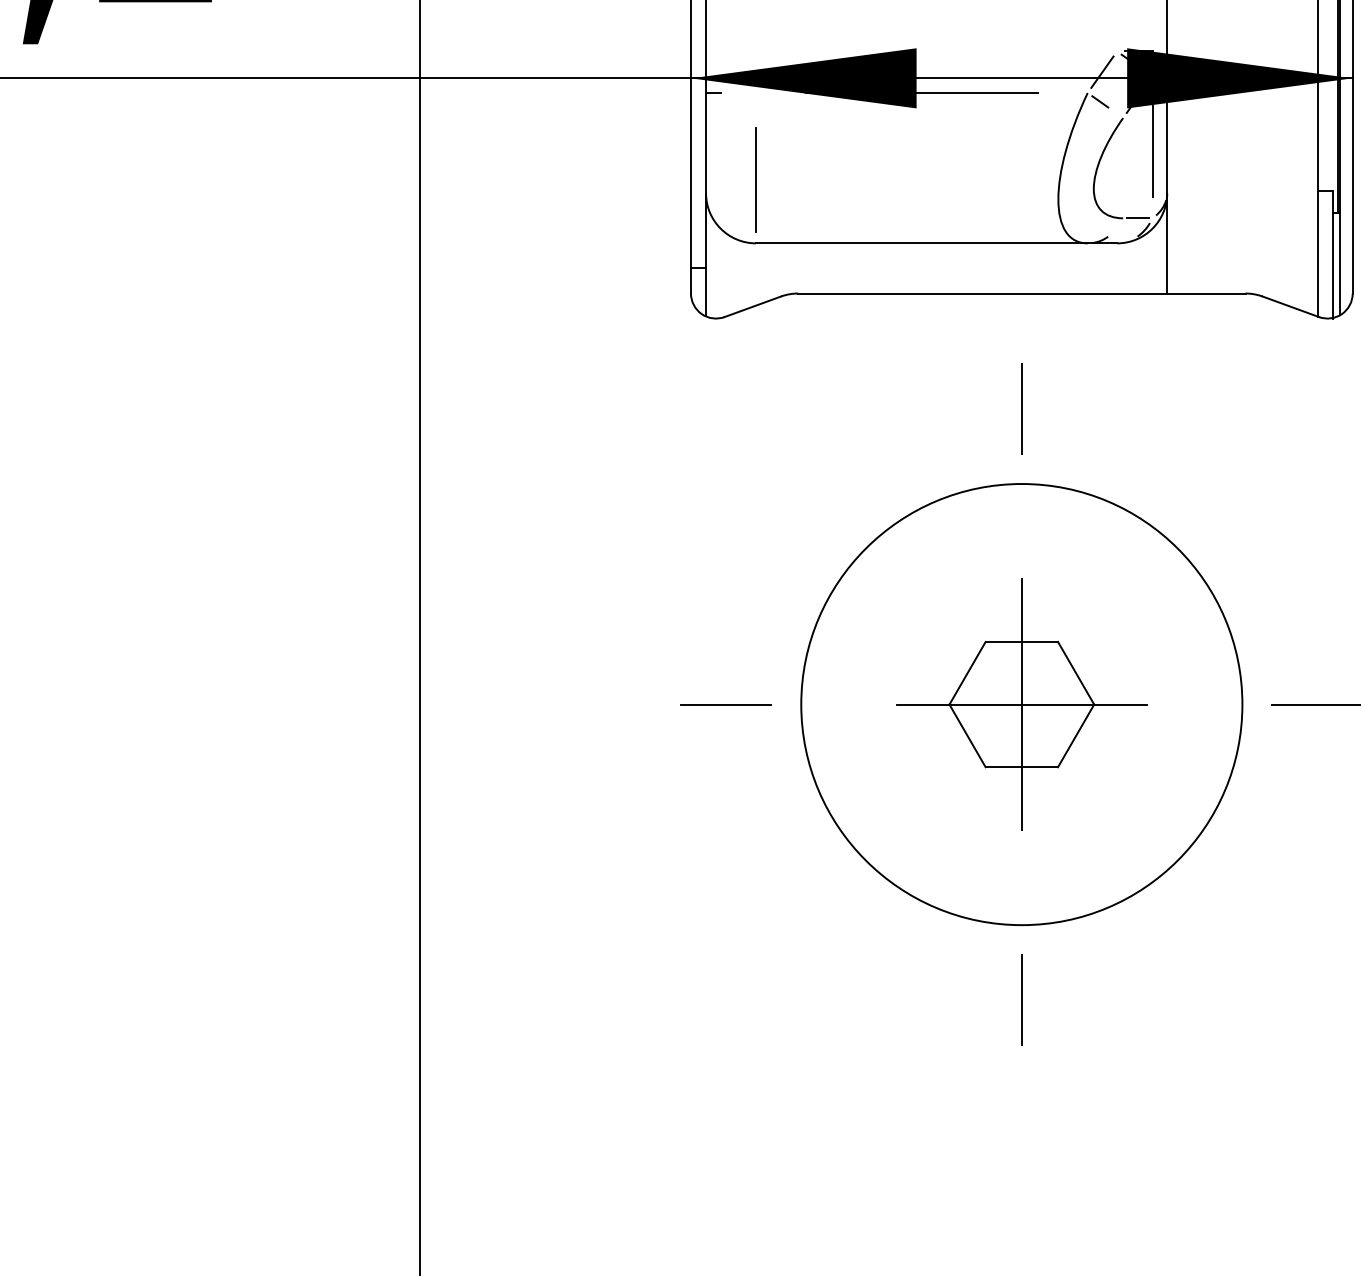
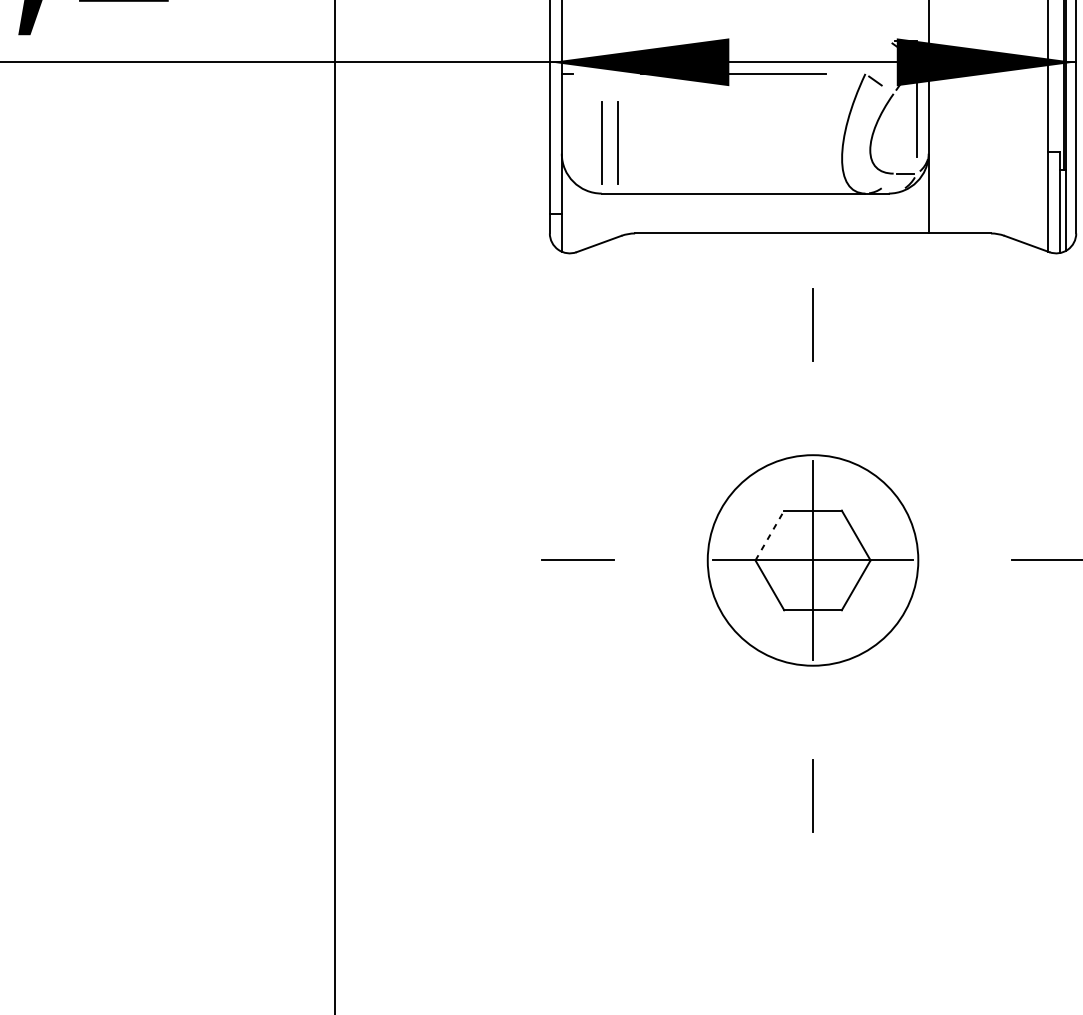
line: (1102, 71) -> (877, 56), removed
line: (776, 179) -> (617, 142), added
line: (967, 672) -> (769, 534), solid -> dashed
circle: (1021, 704) -> (812, 560), size x0.6

